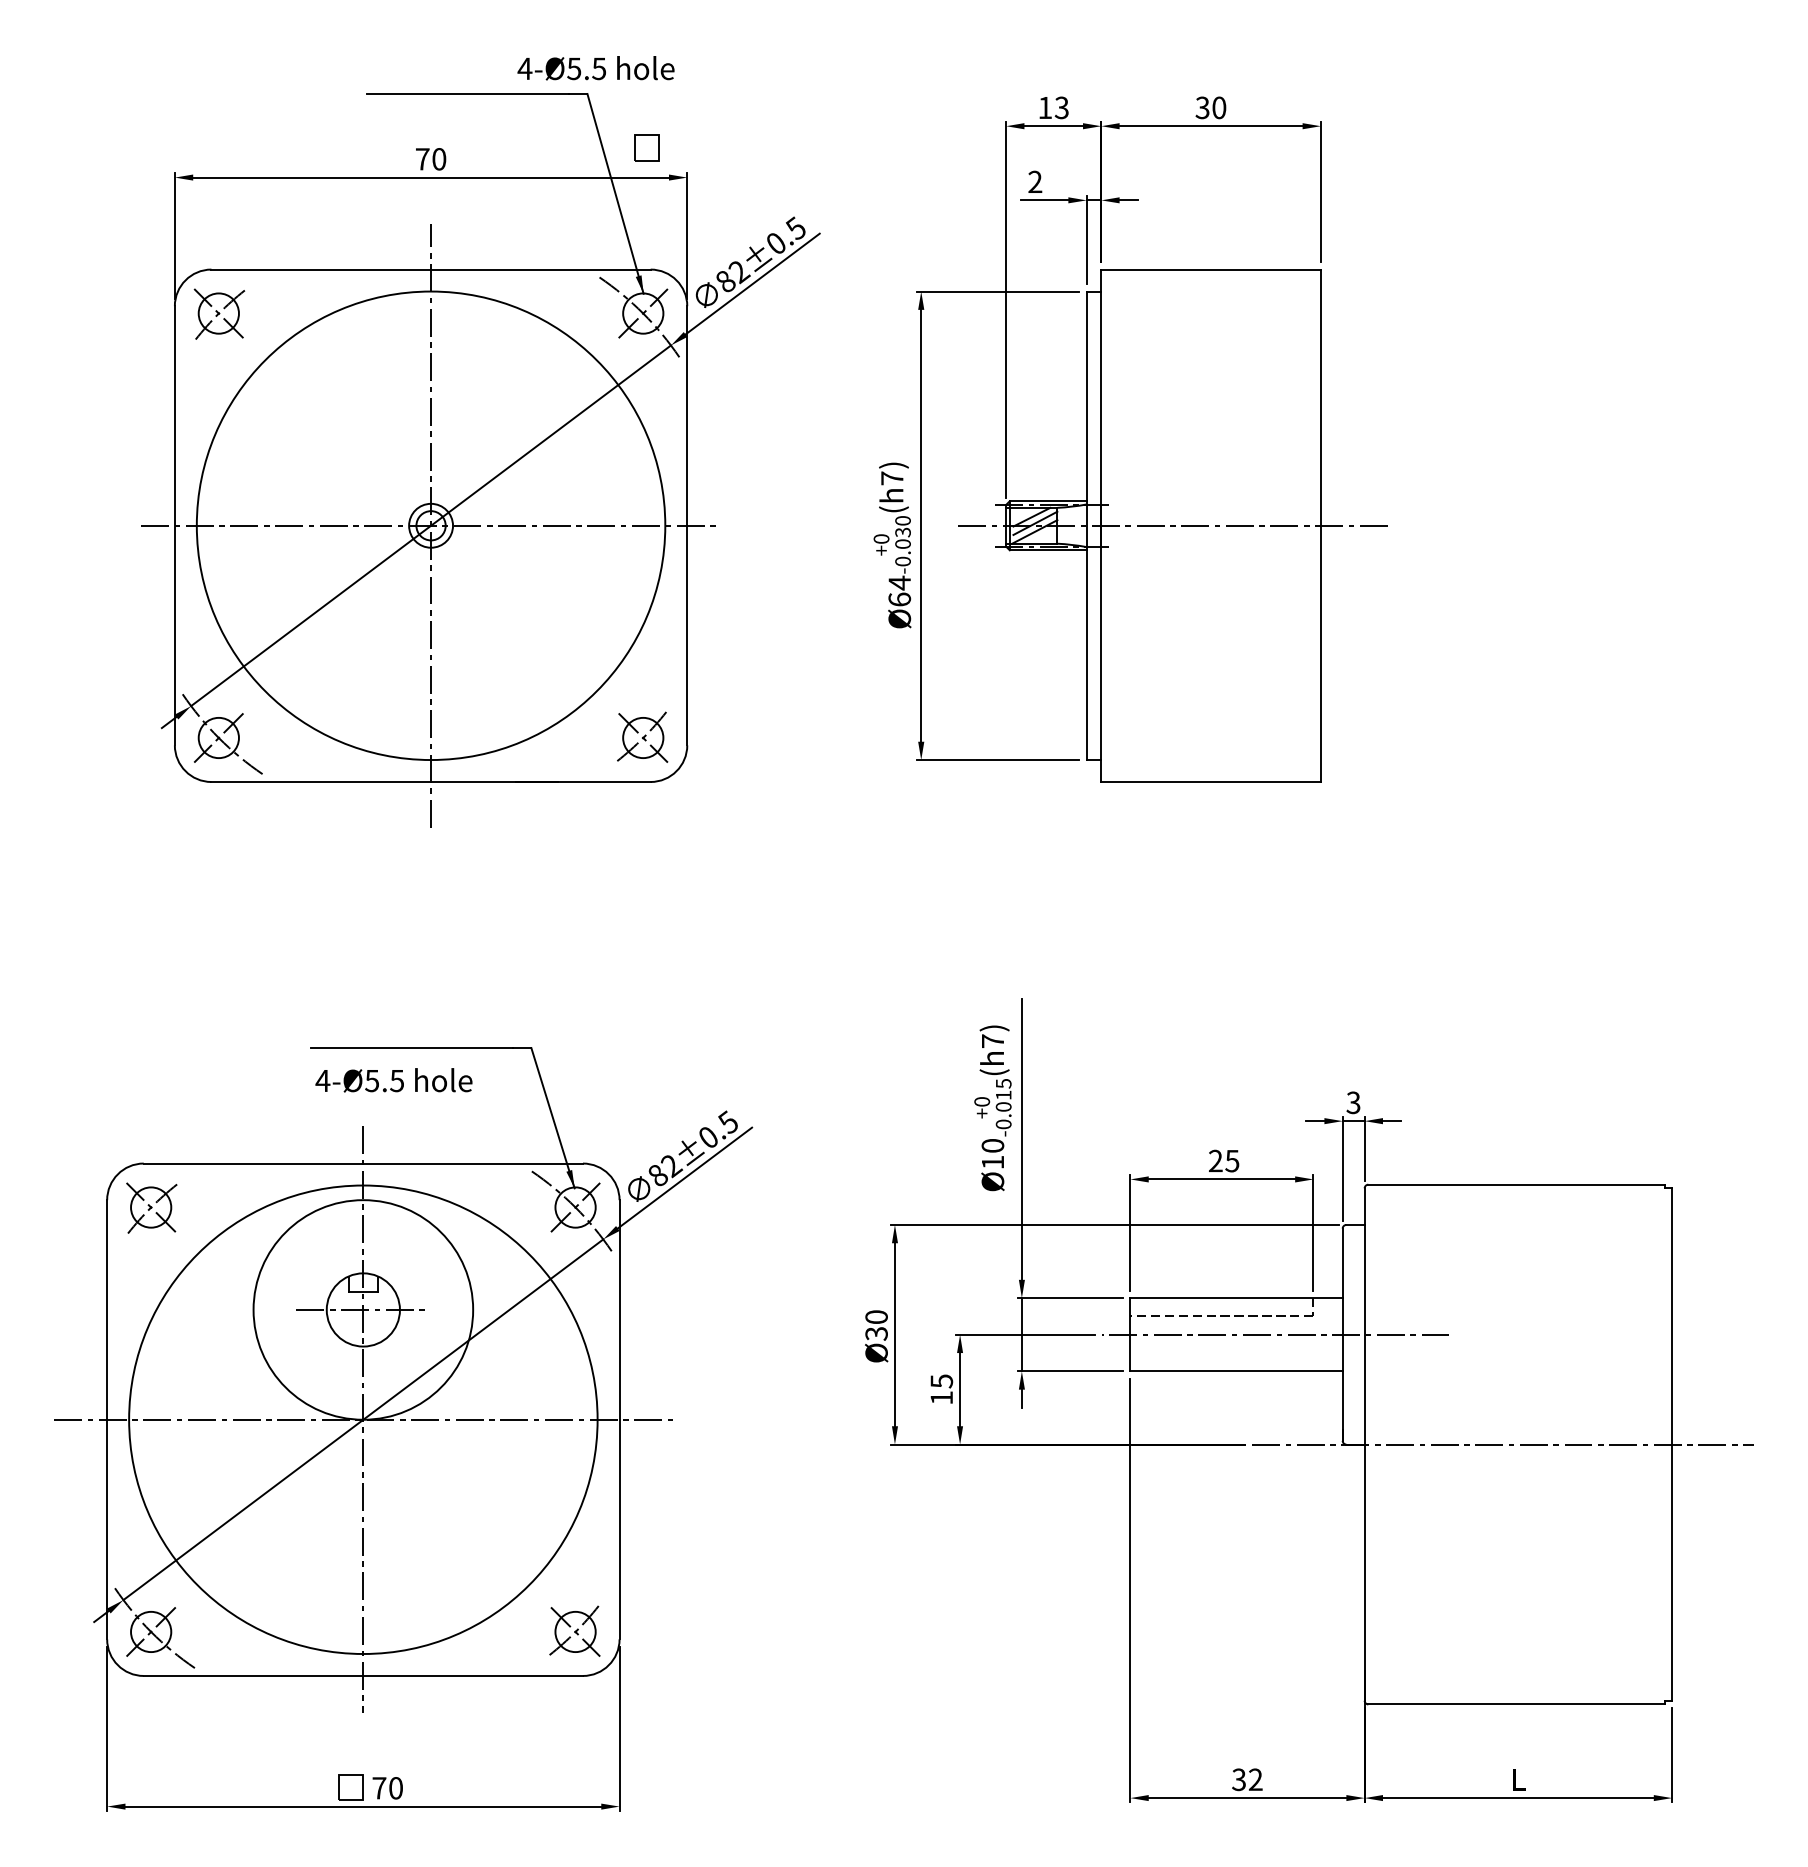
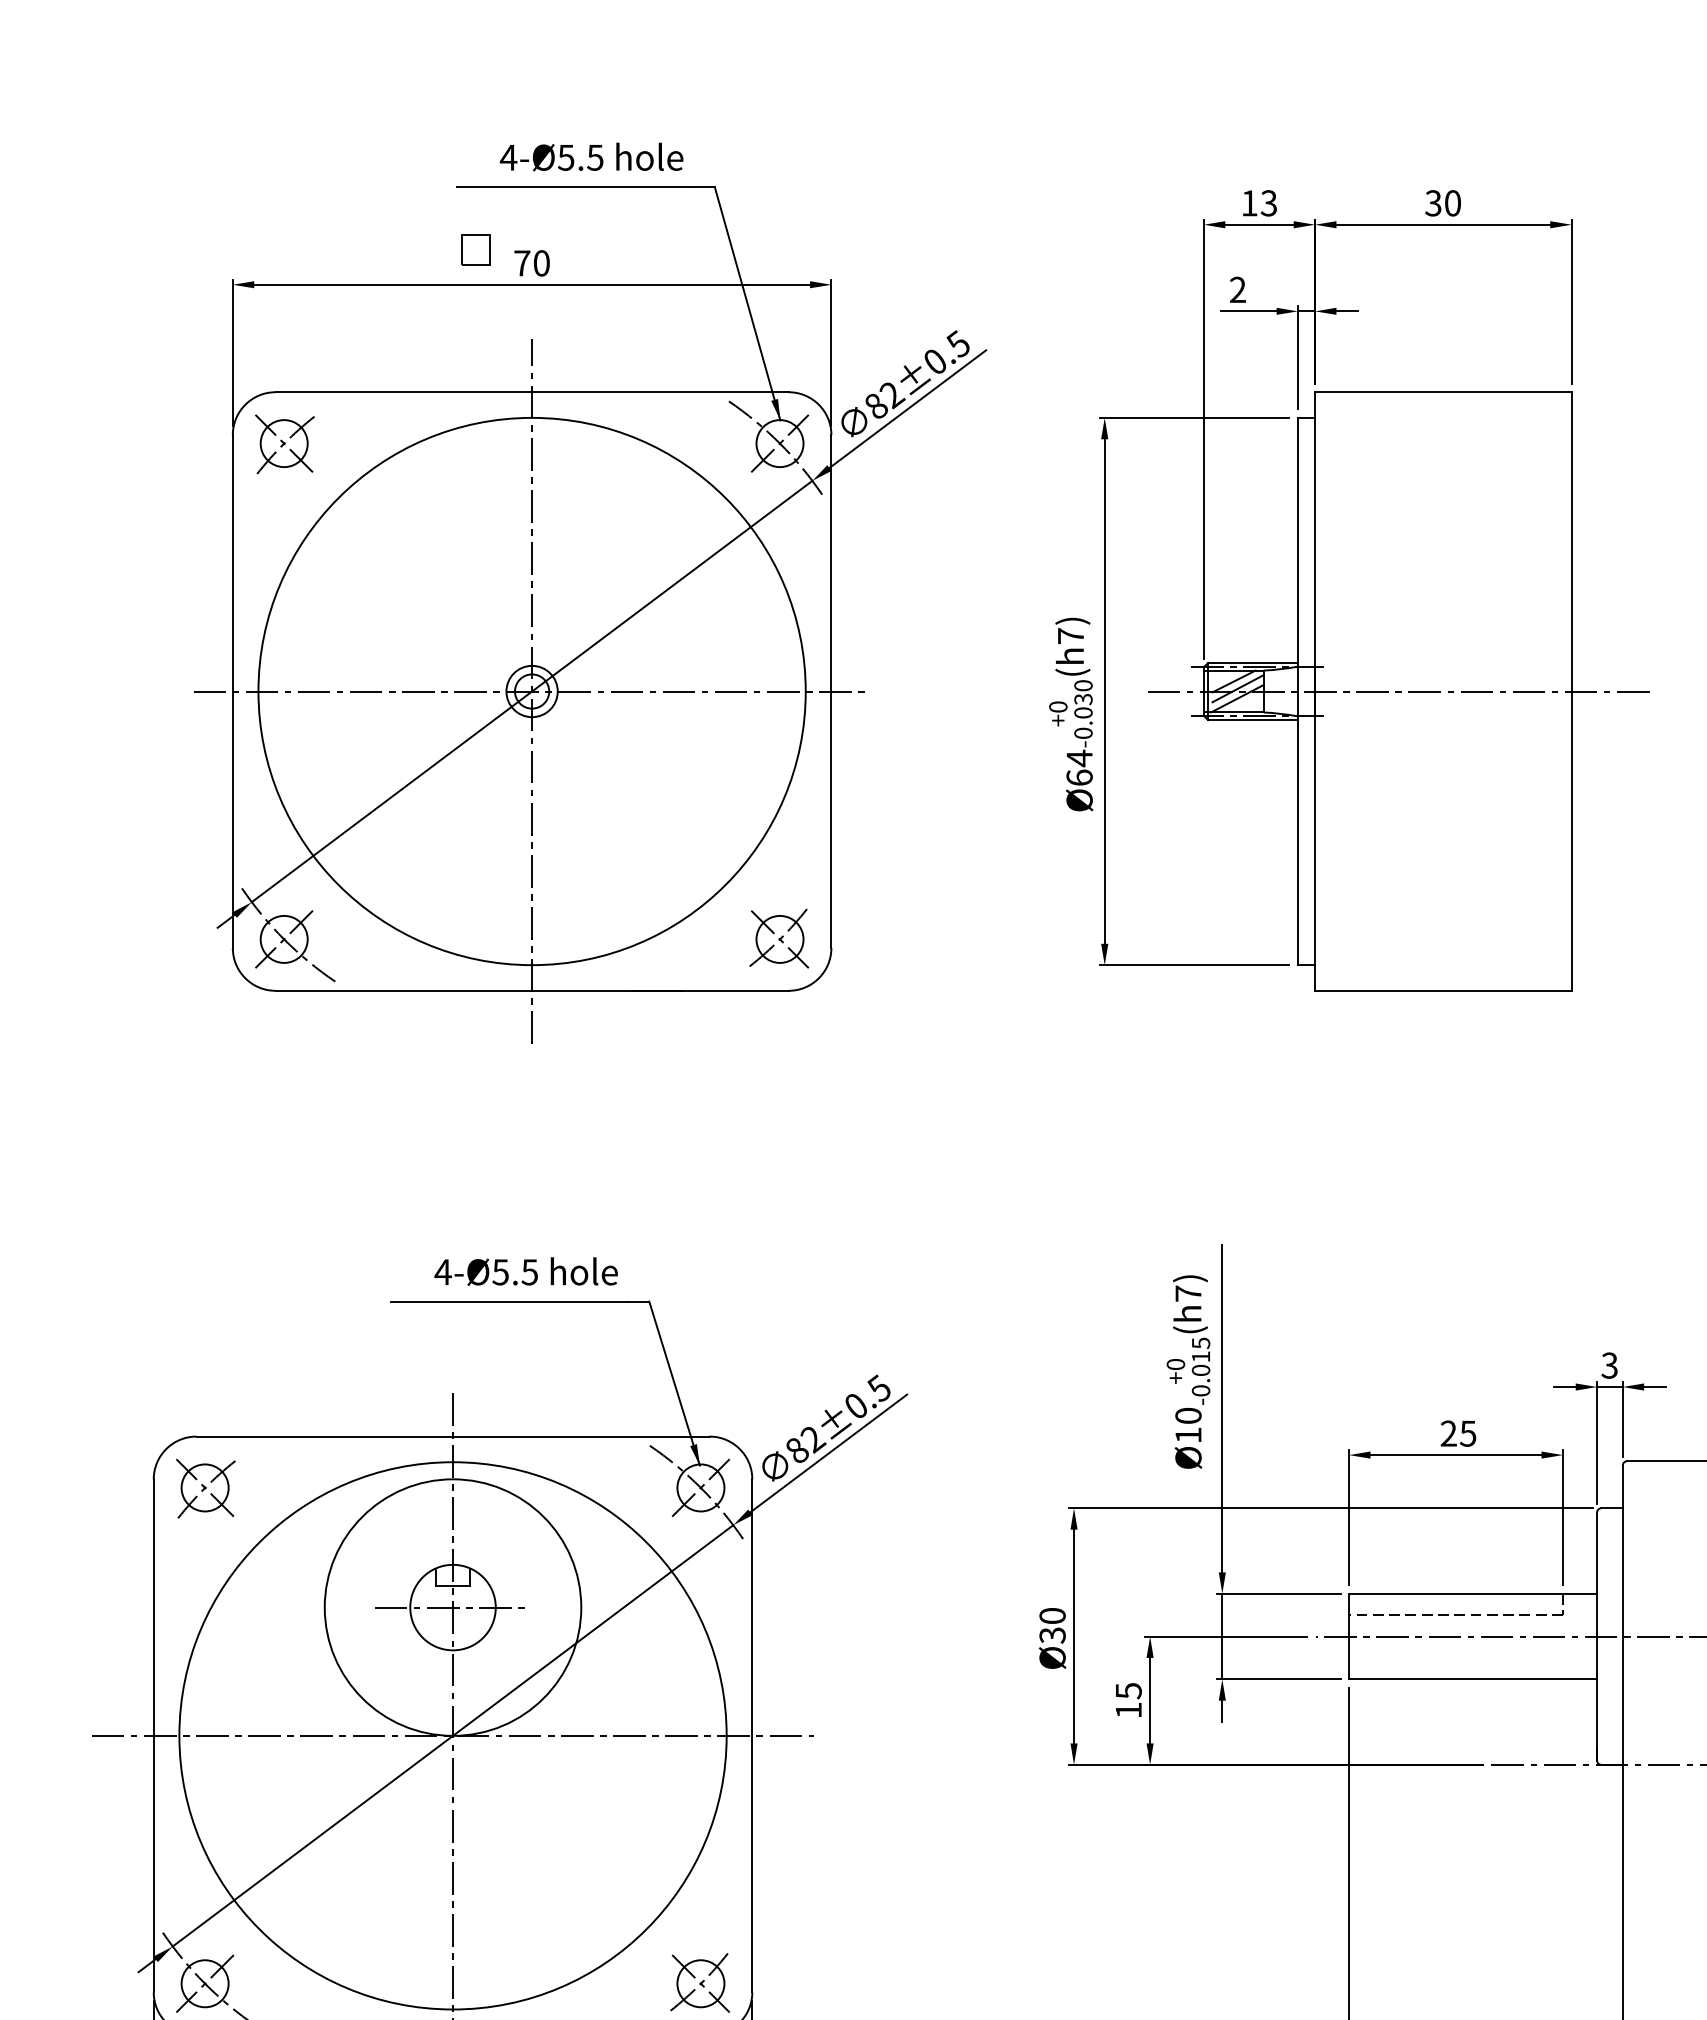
text: (595, 68) -> (591, 157), moved
part: (646, 147) -> (475, 249), moved
text: (393, 1080) -> (525, 1271), moved

